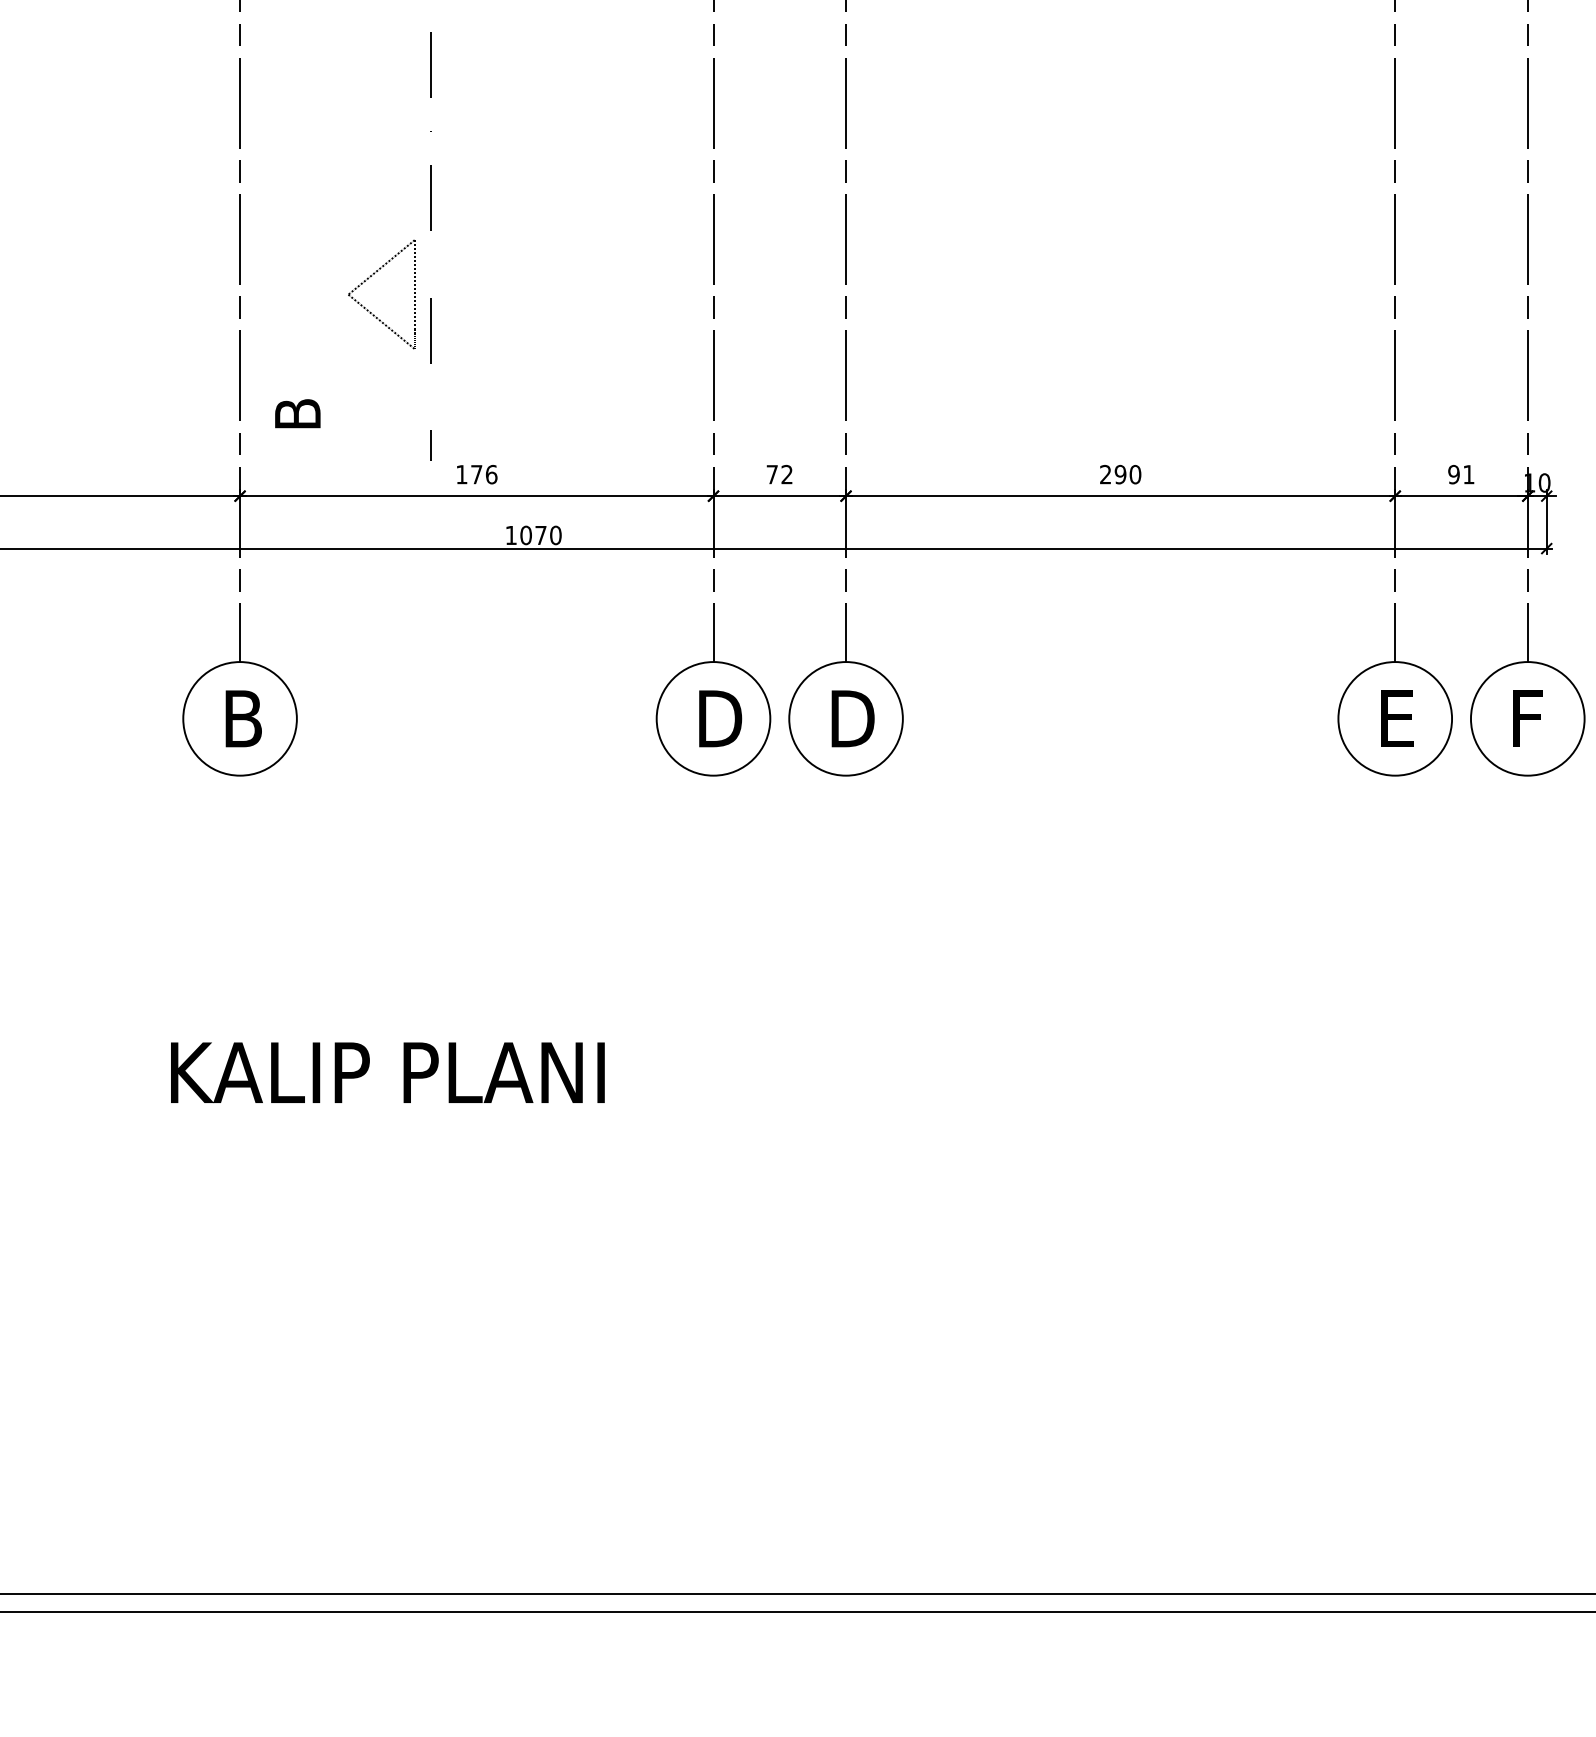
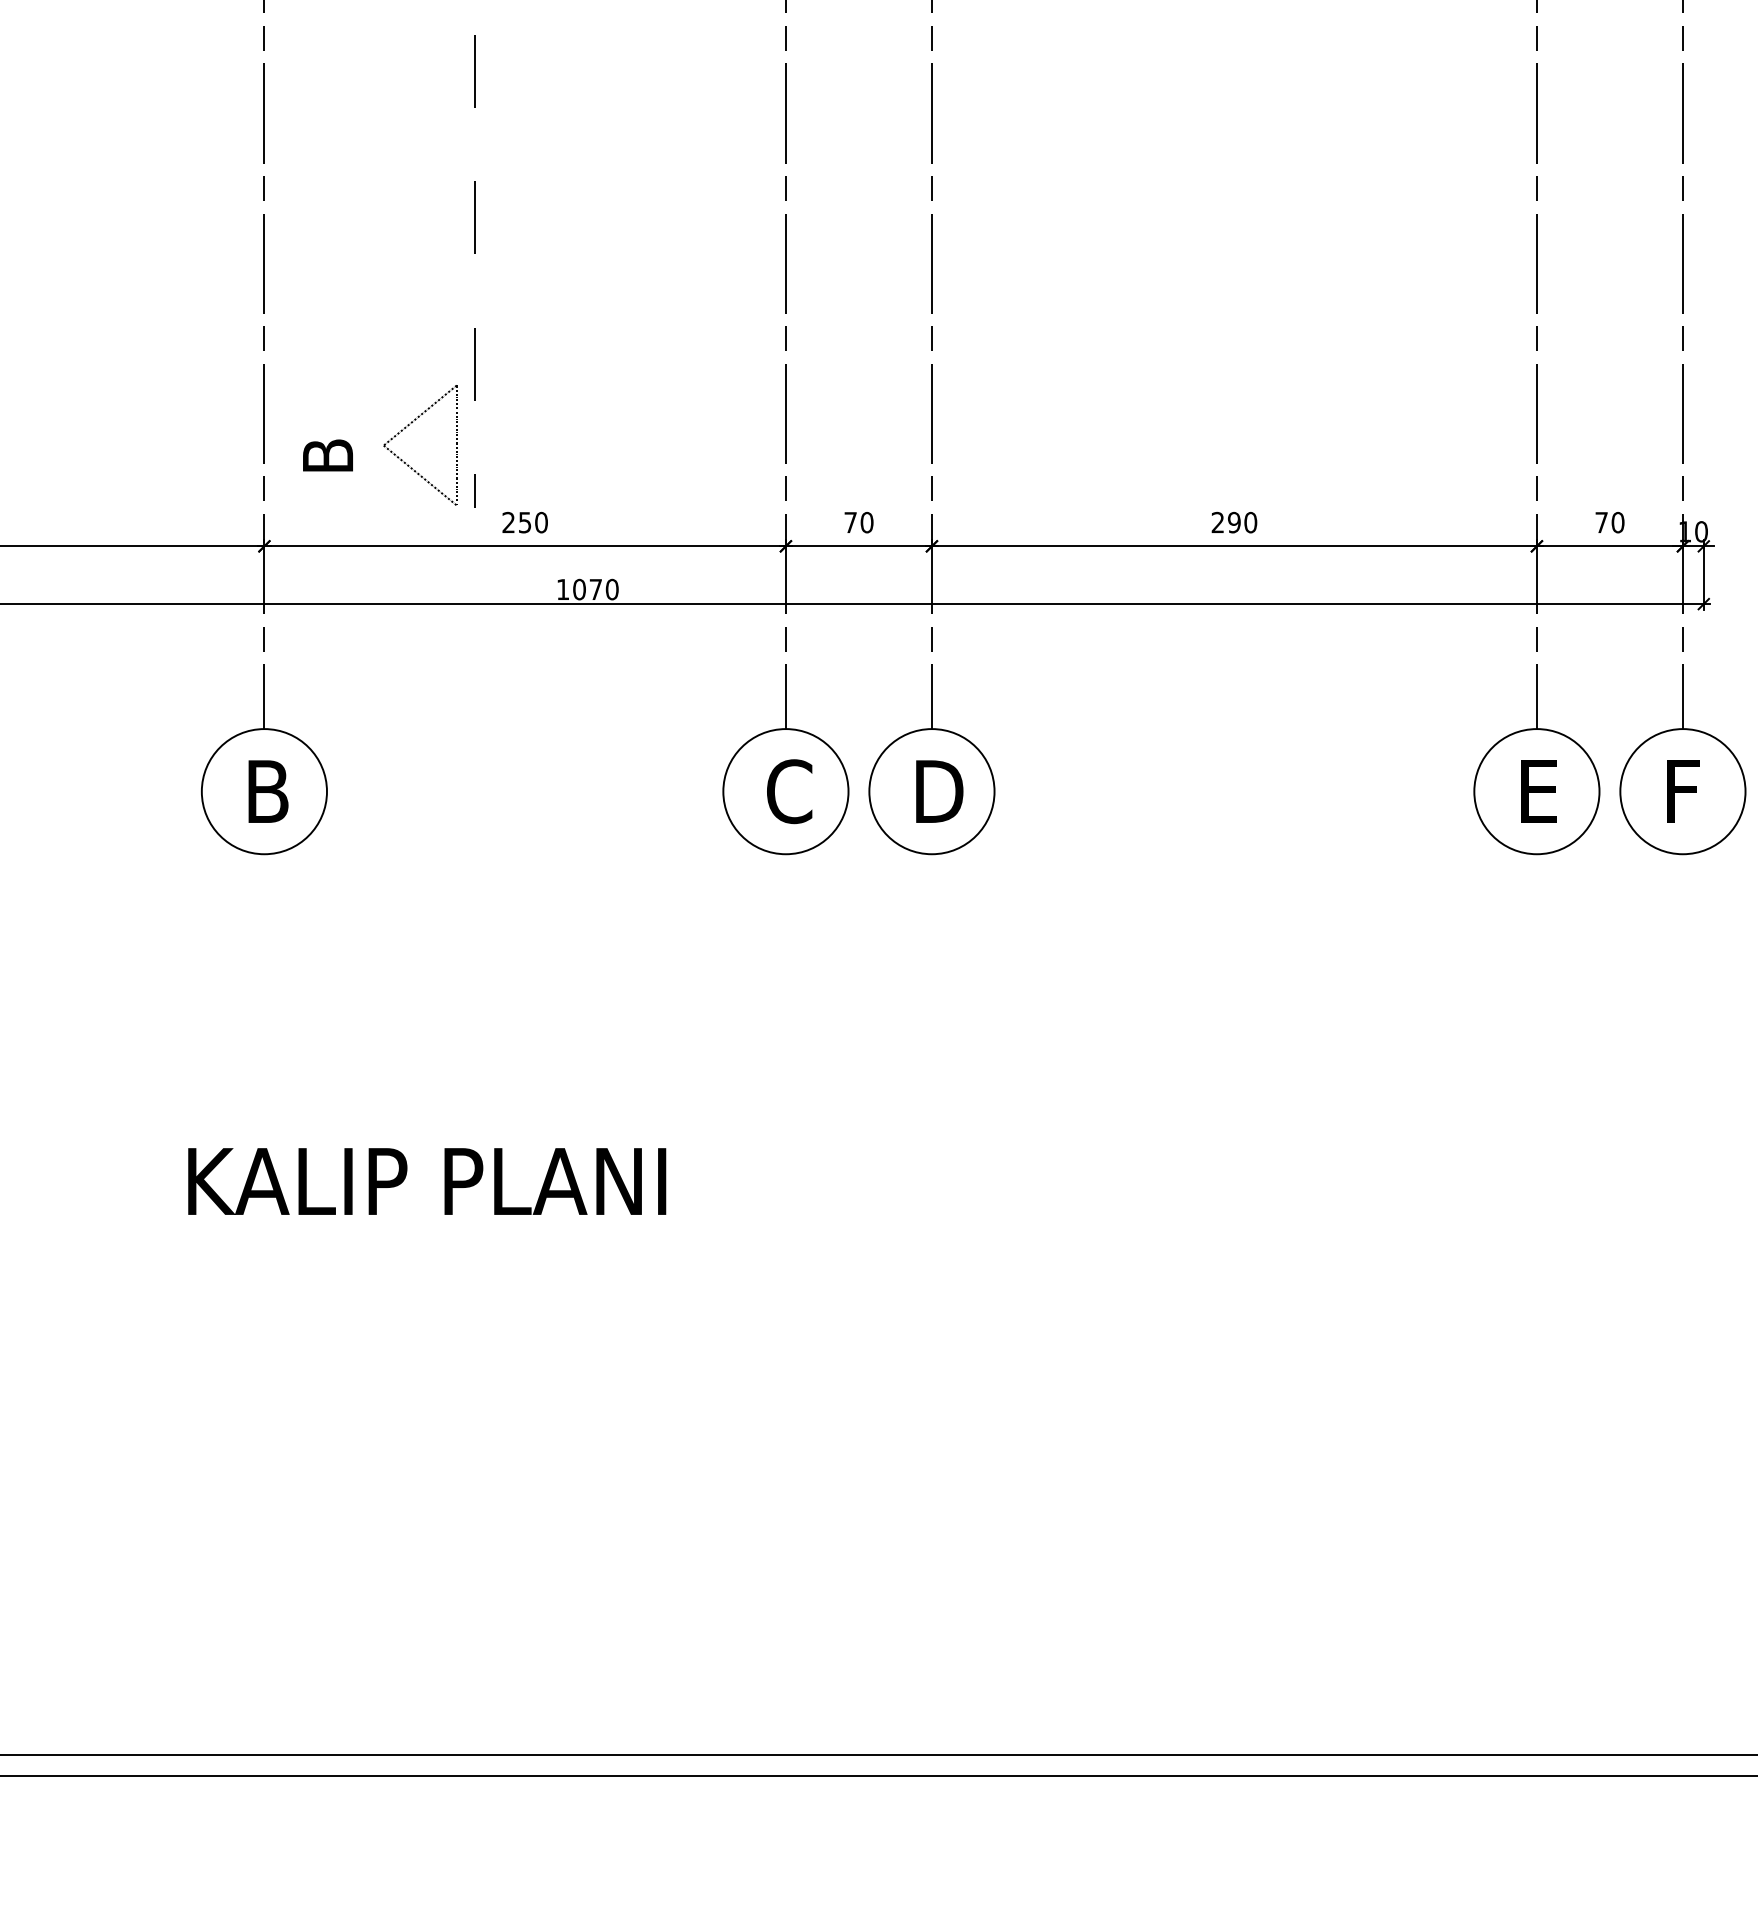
part: (368, 279) -> (405, 428), moved
text: (476, 474) -> (524, 522), 176 -> 250
text: (787, 474) -> (867, 522), 72 -> 70
text: (1461, 474) -> (1609, 522), 91 -> 70
text: (719, 718) -> (792, 791), D -> C

